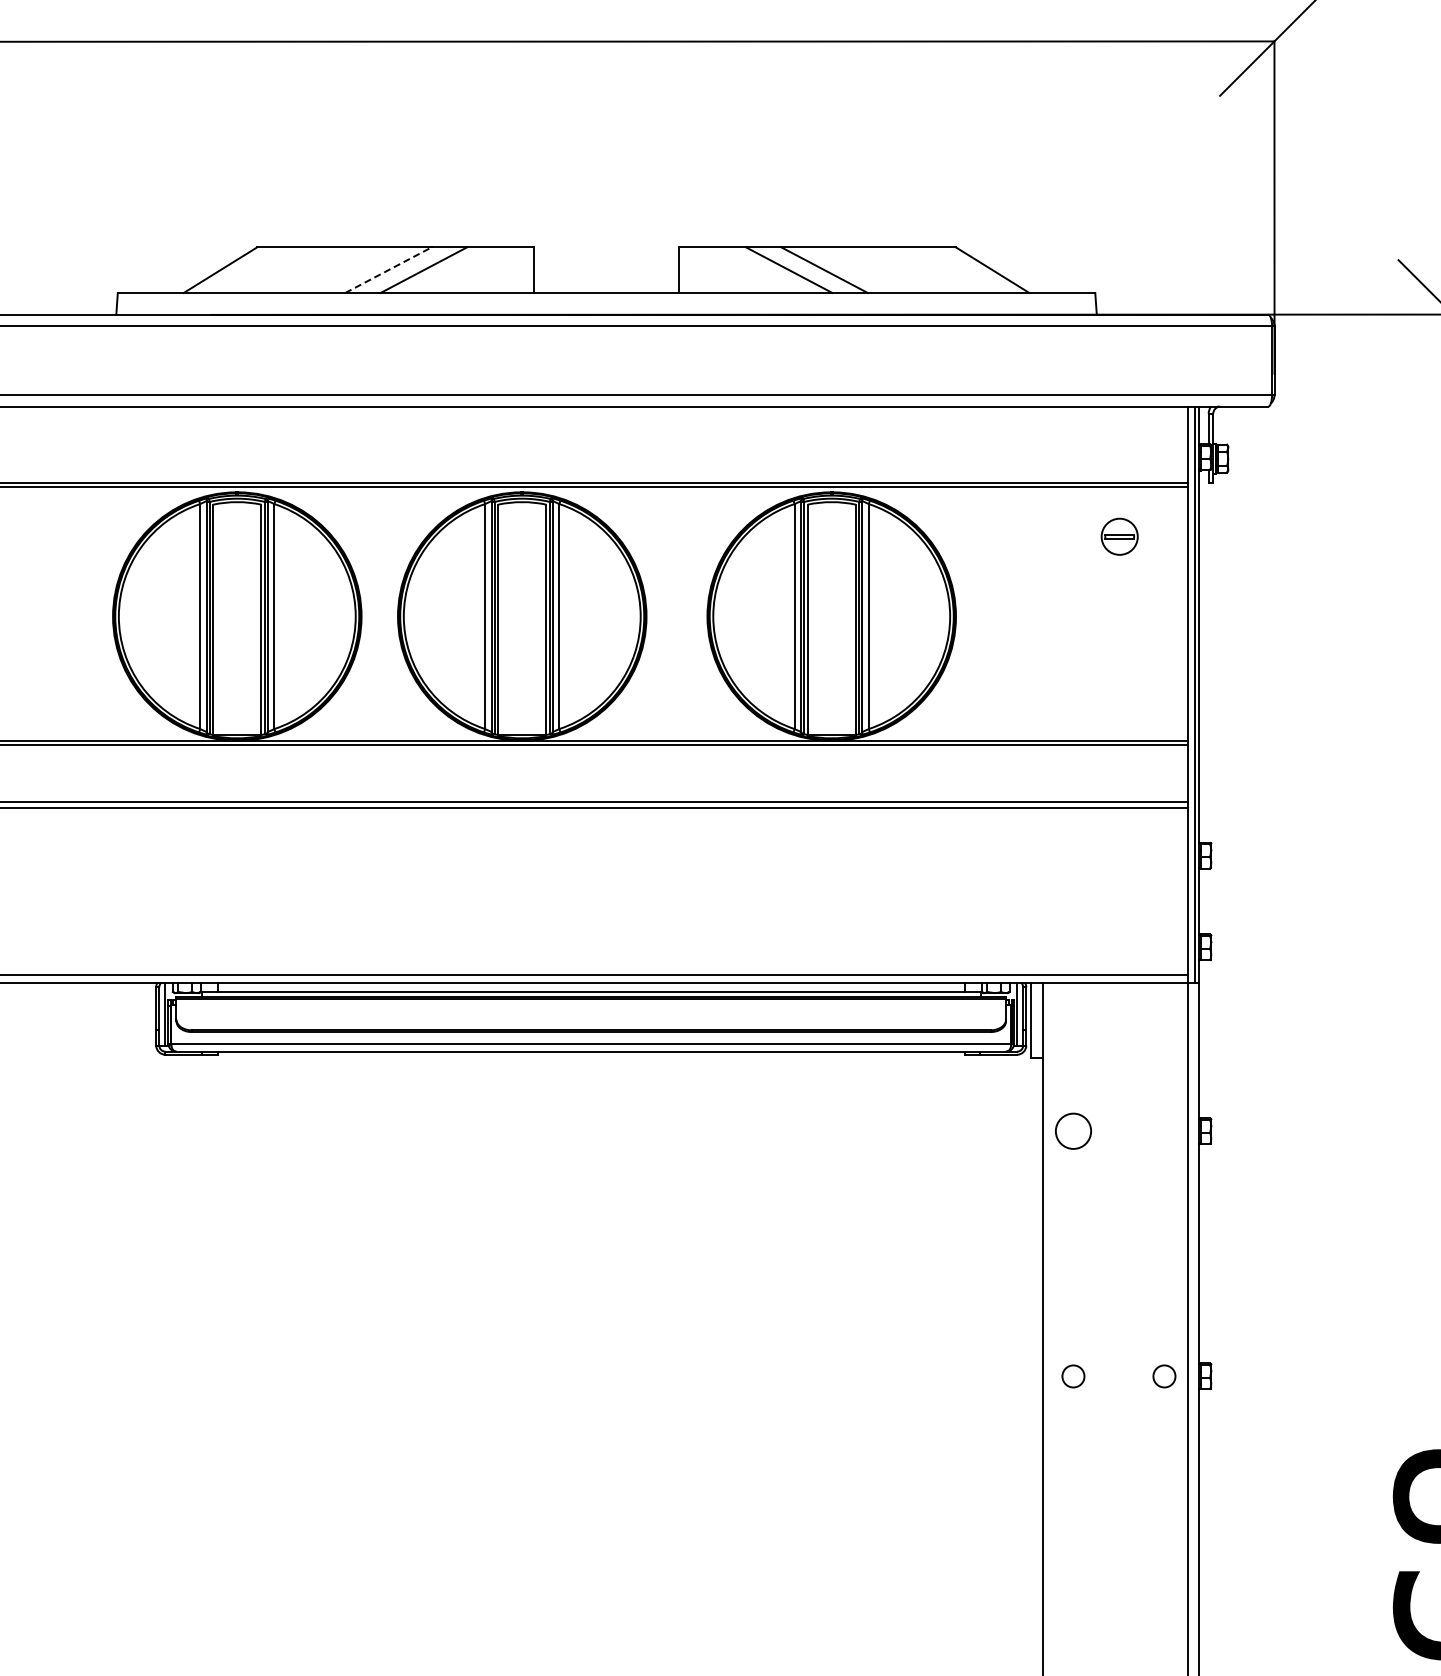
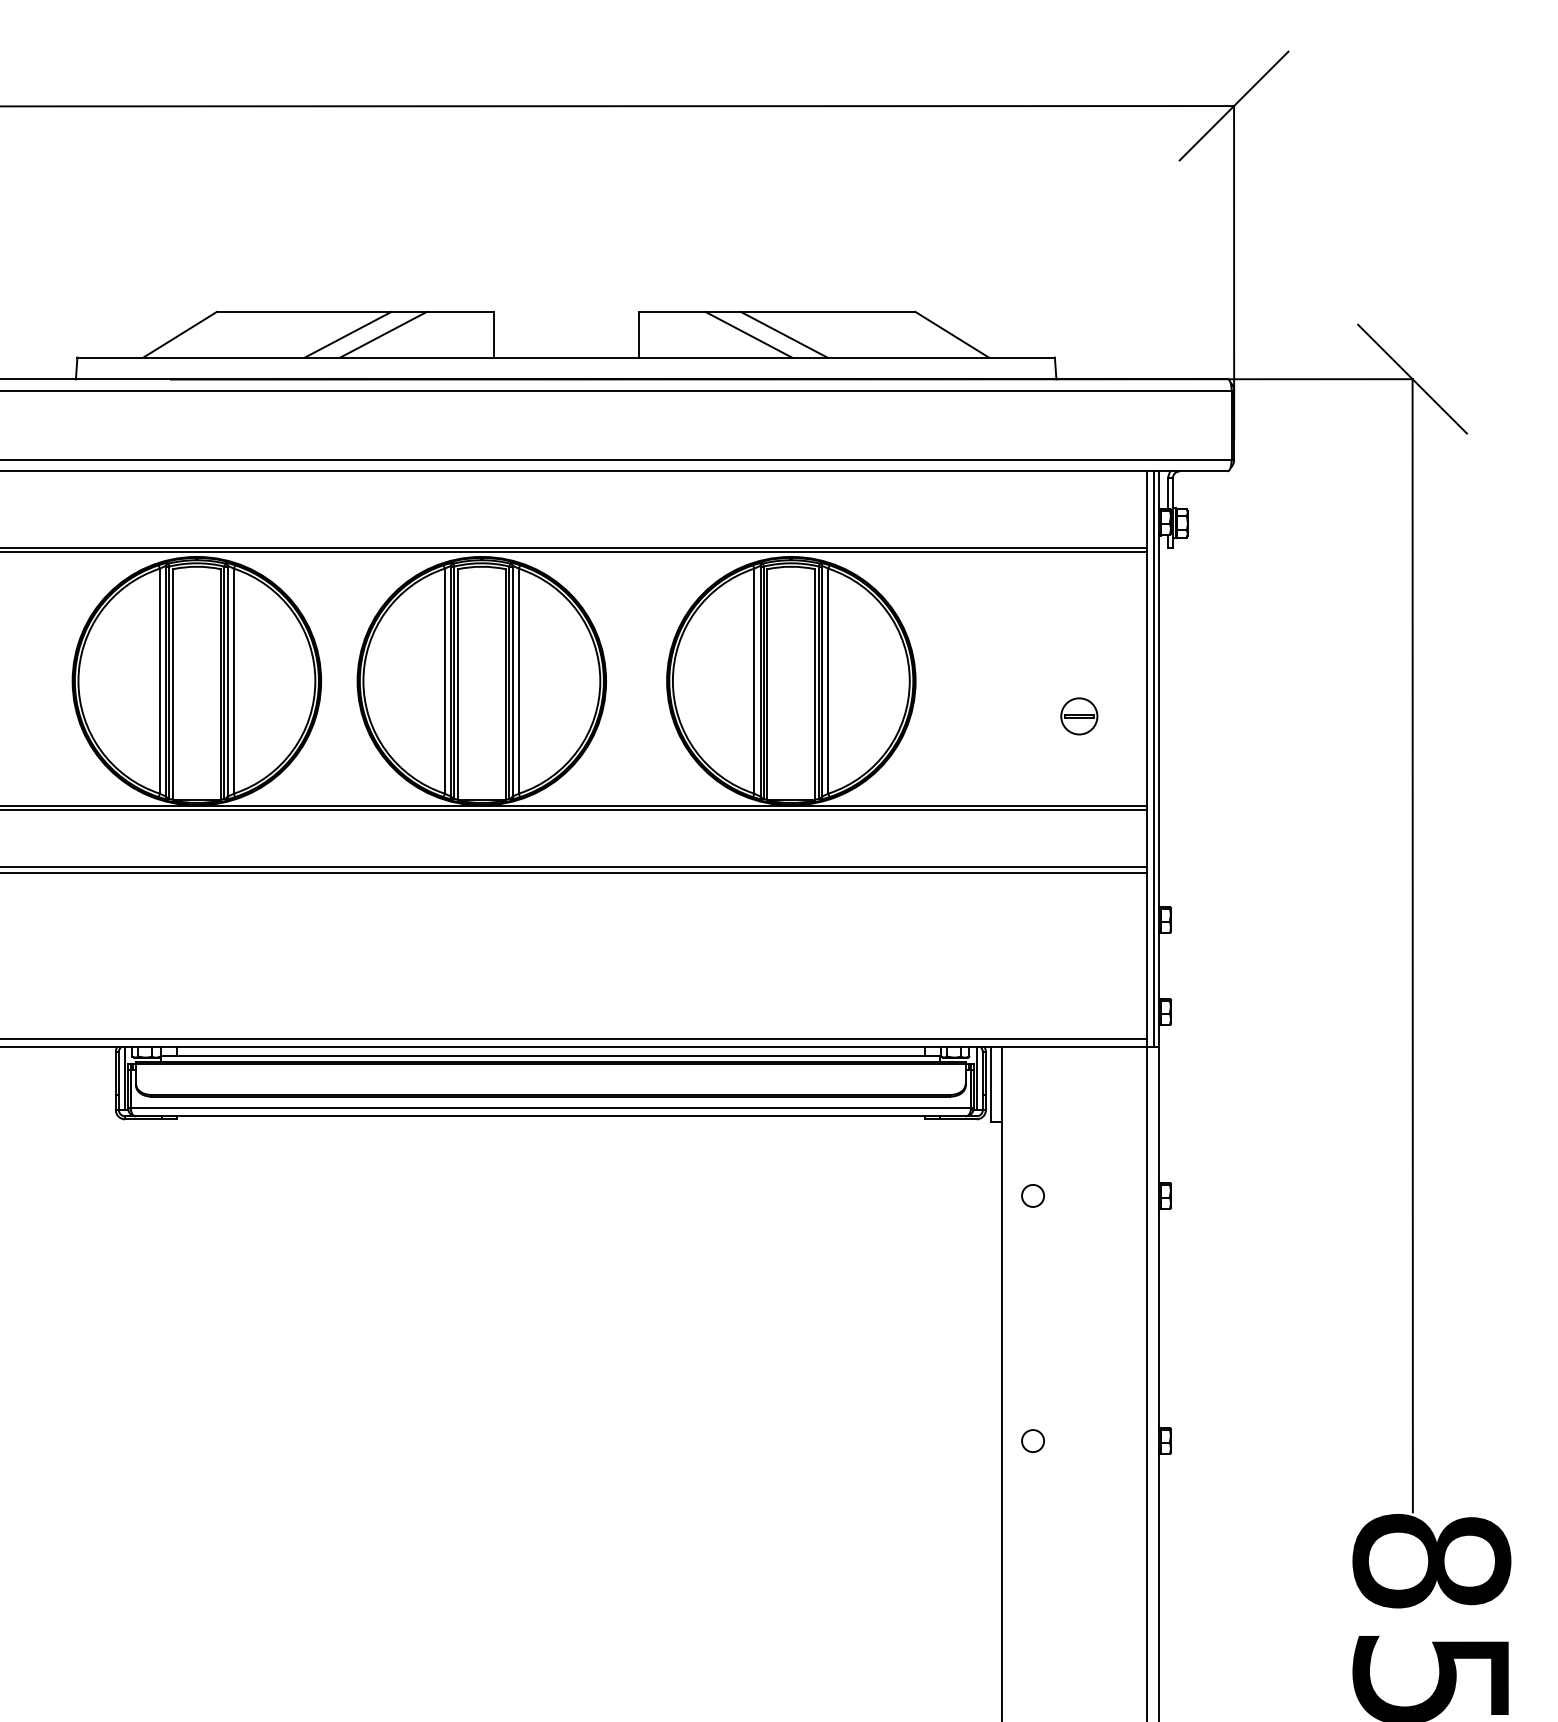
line: (388, 269) -> (348, 334), dashed -> solid
part: (1119, 536) -> (1079, 716), moved
circle: (1072, 1130) -> (1032, 1195), size x0.62
circle: (1163, 1375) -> (1123, 1440), removed

